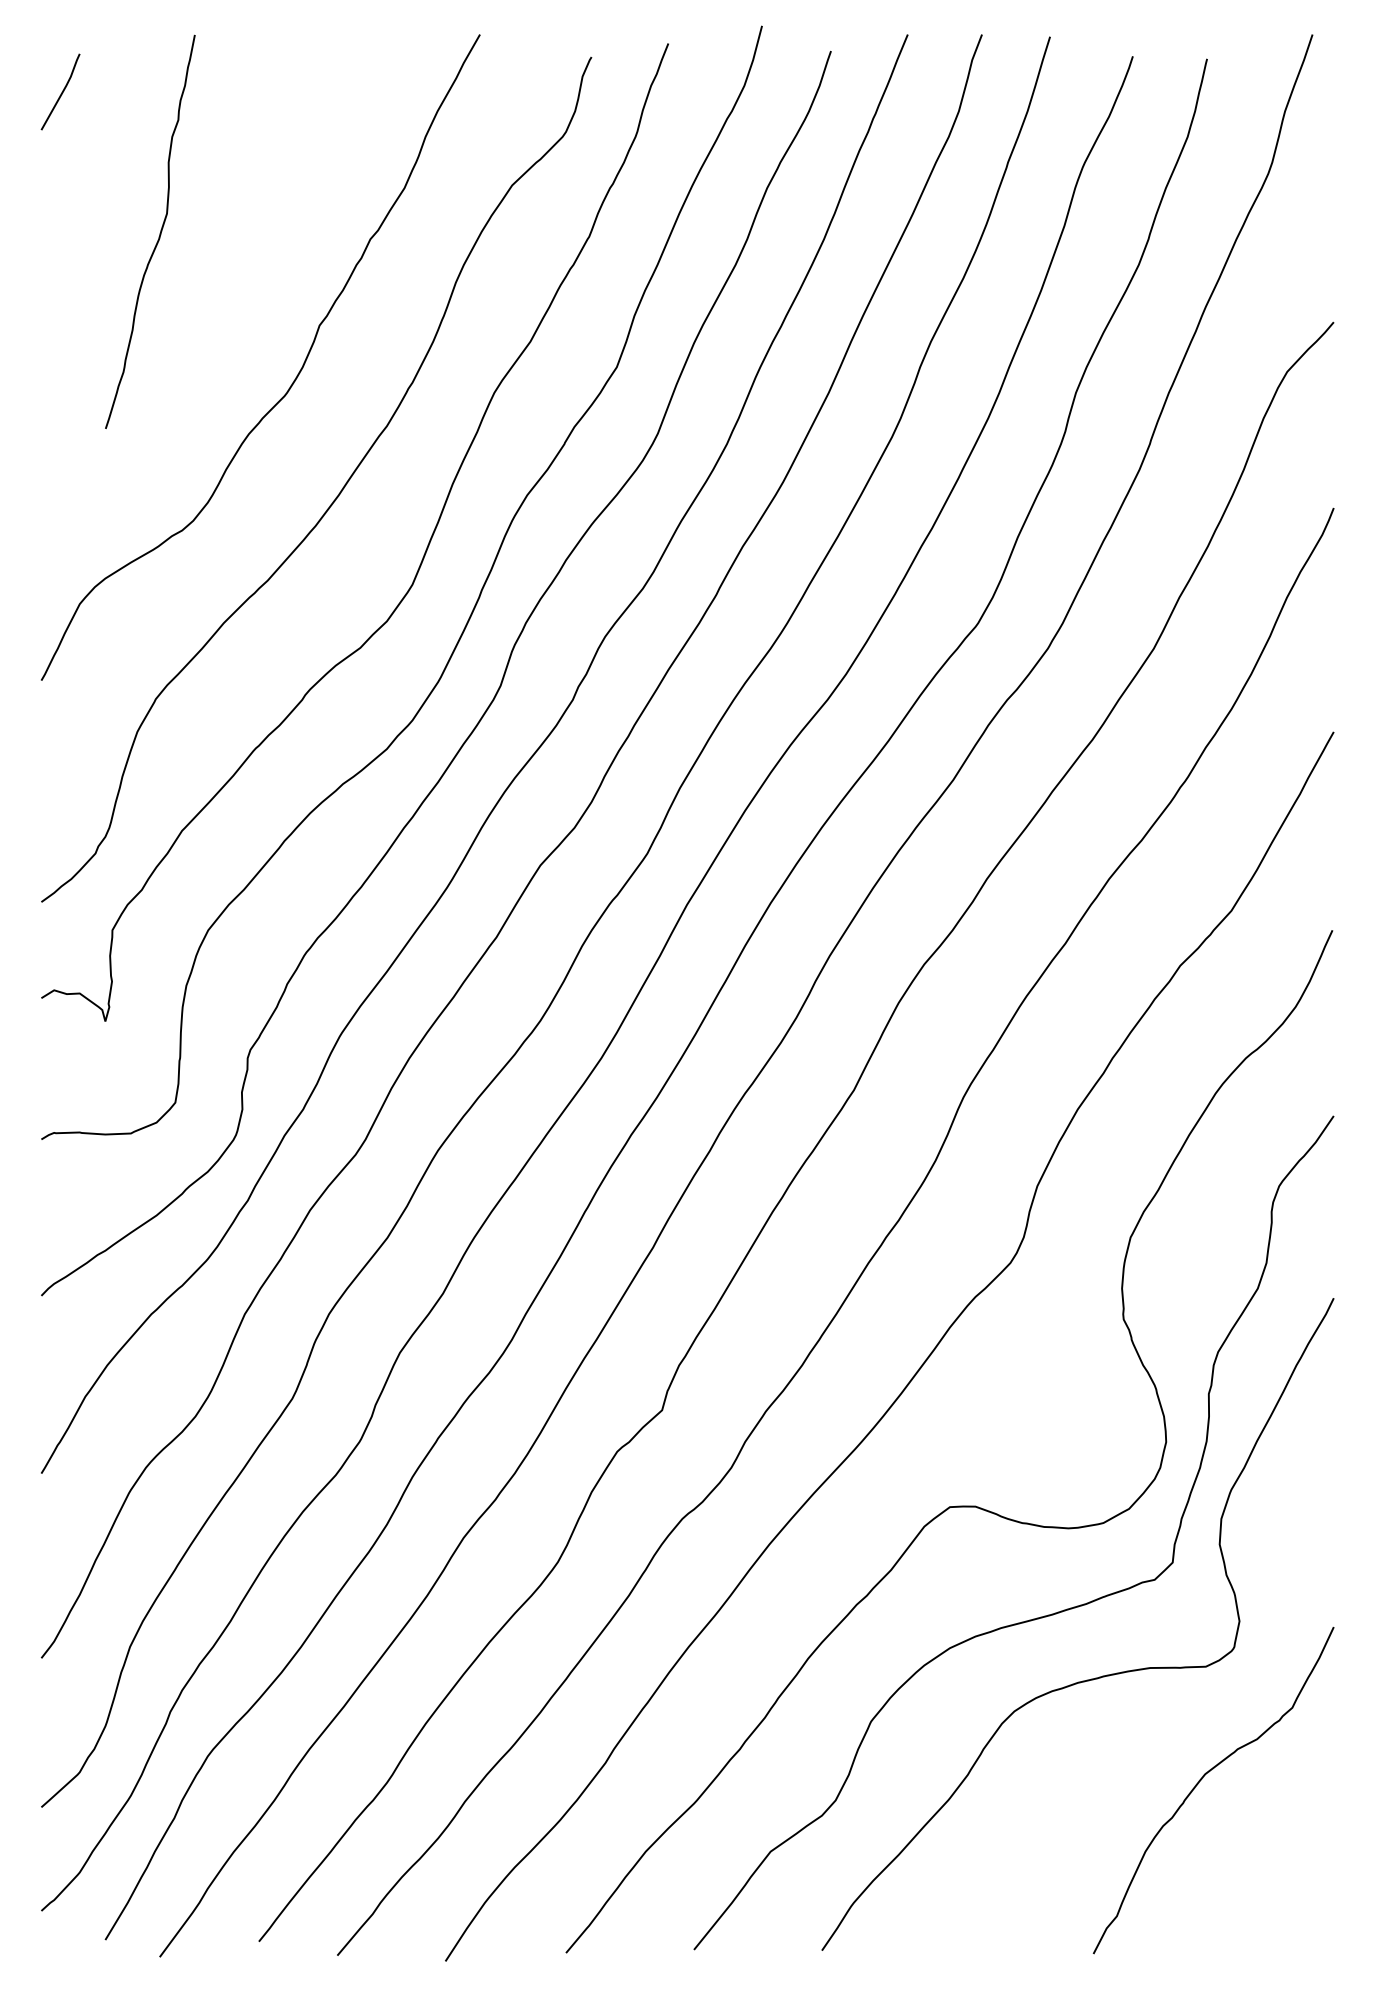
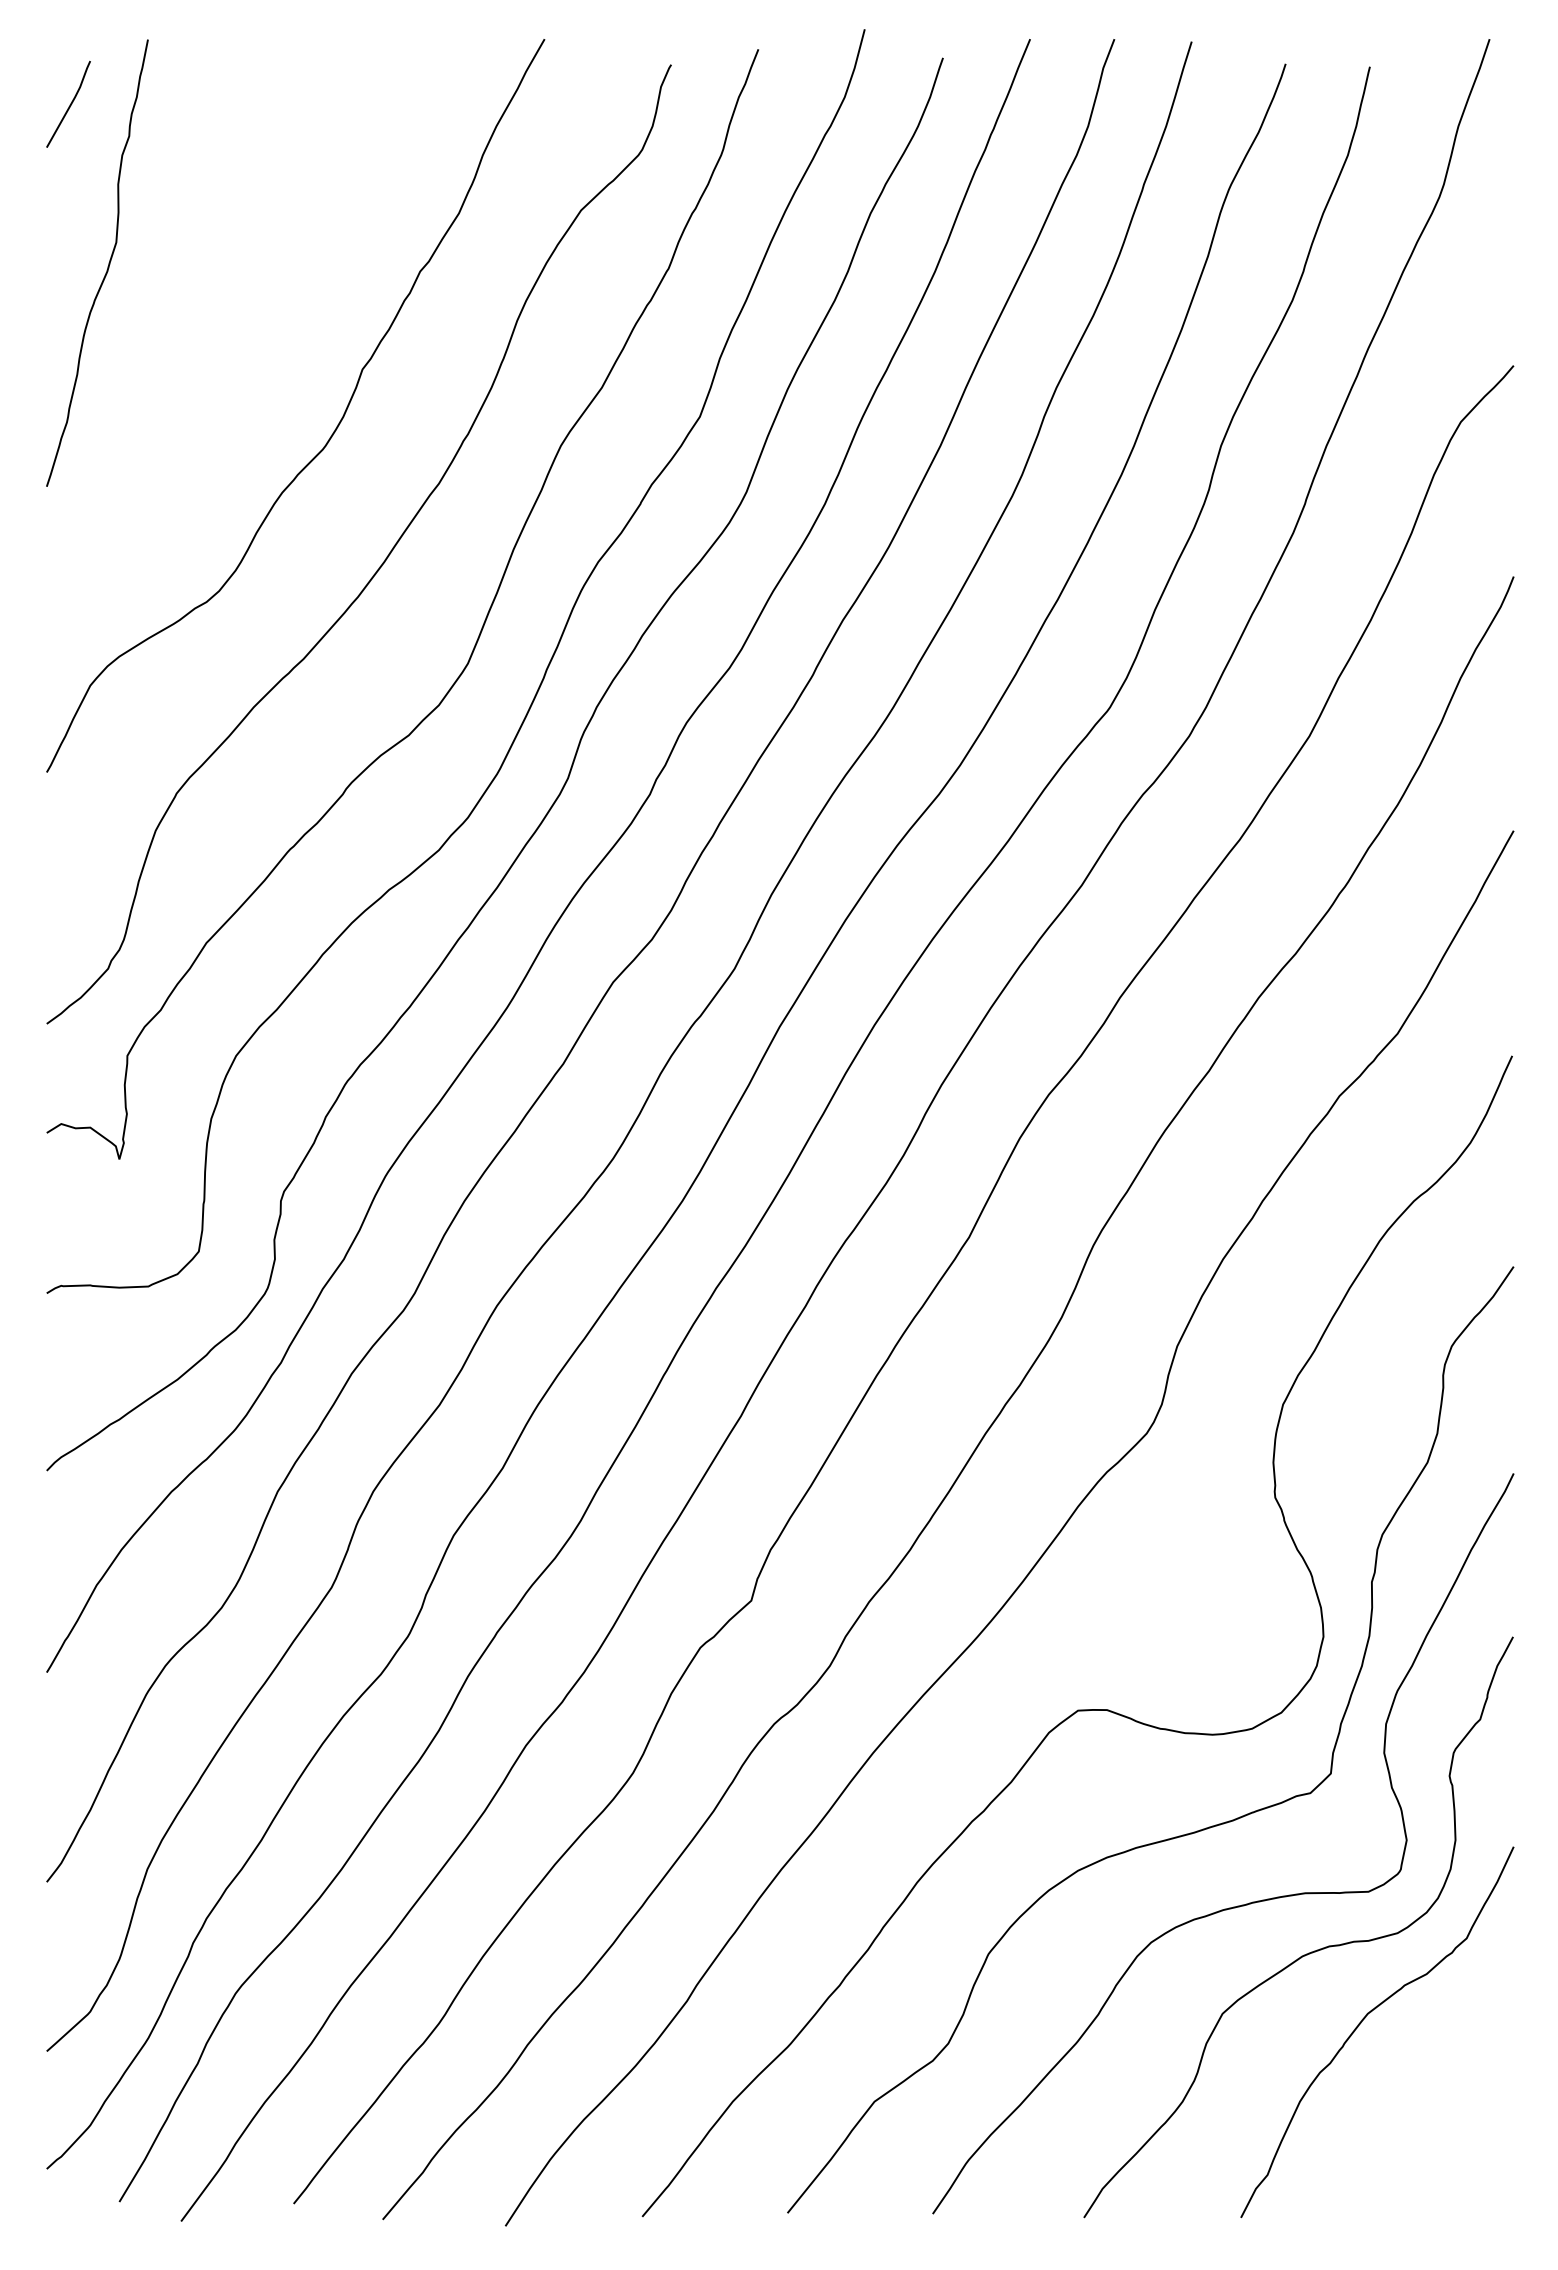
curve: (159, 234) -> (107, 266), moved
curve: (1152, 1720) -> (1308, 1952), added

